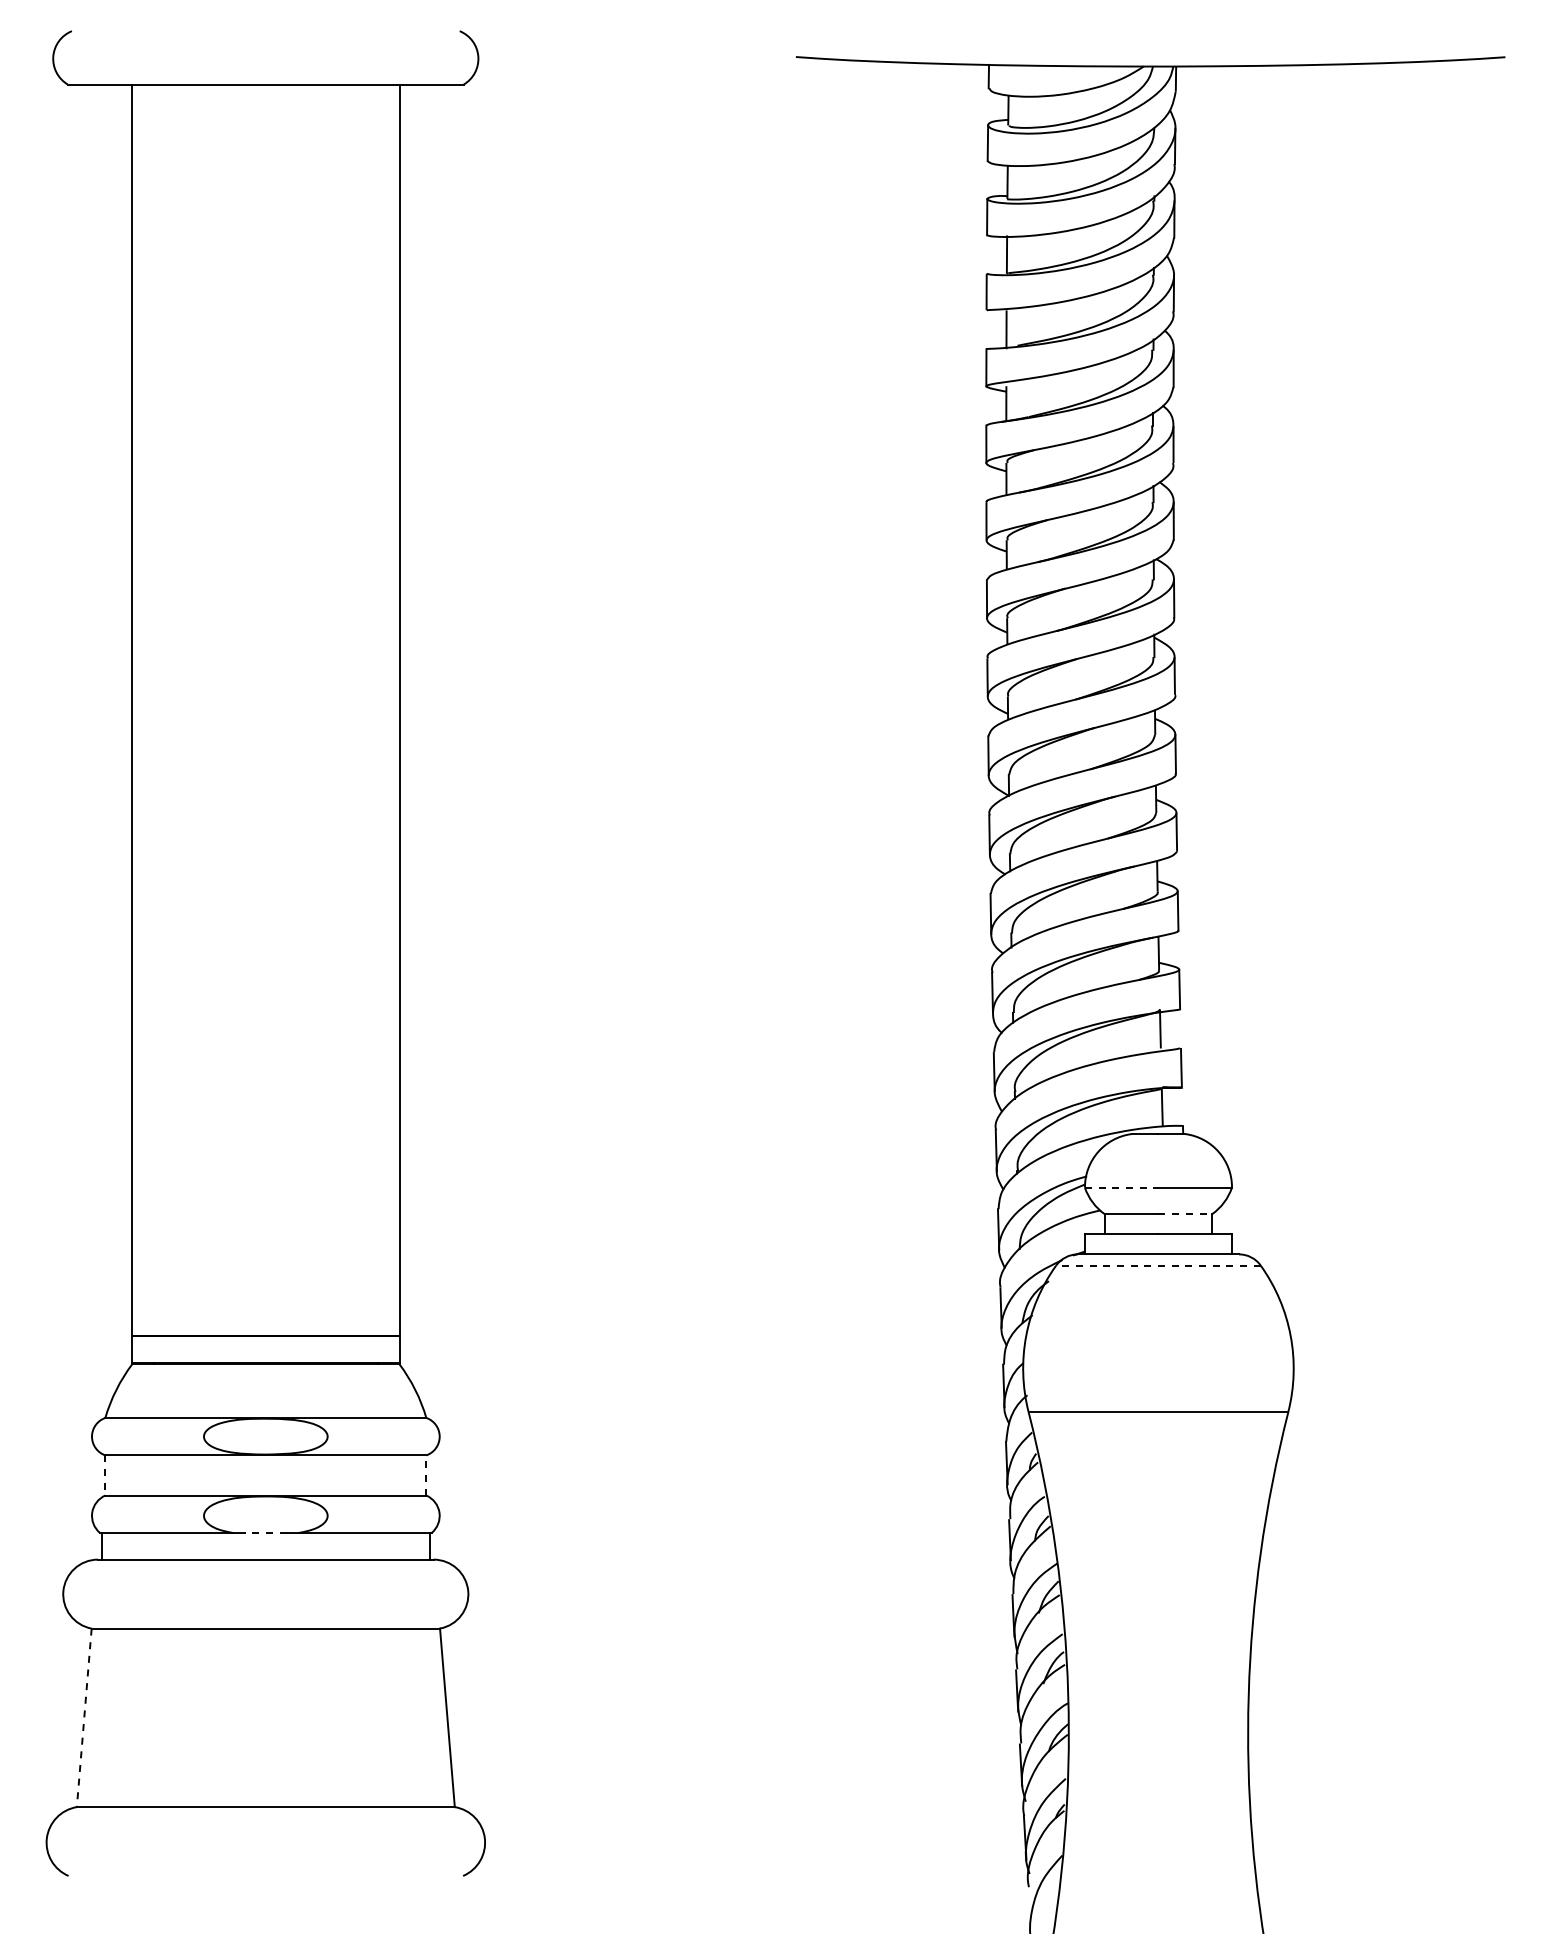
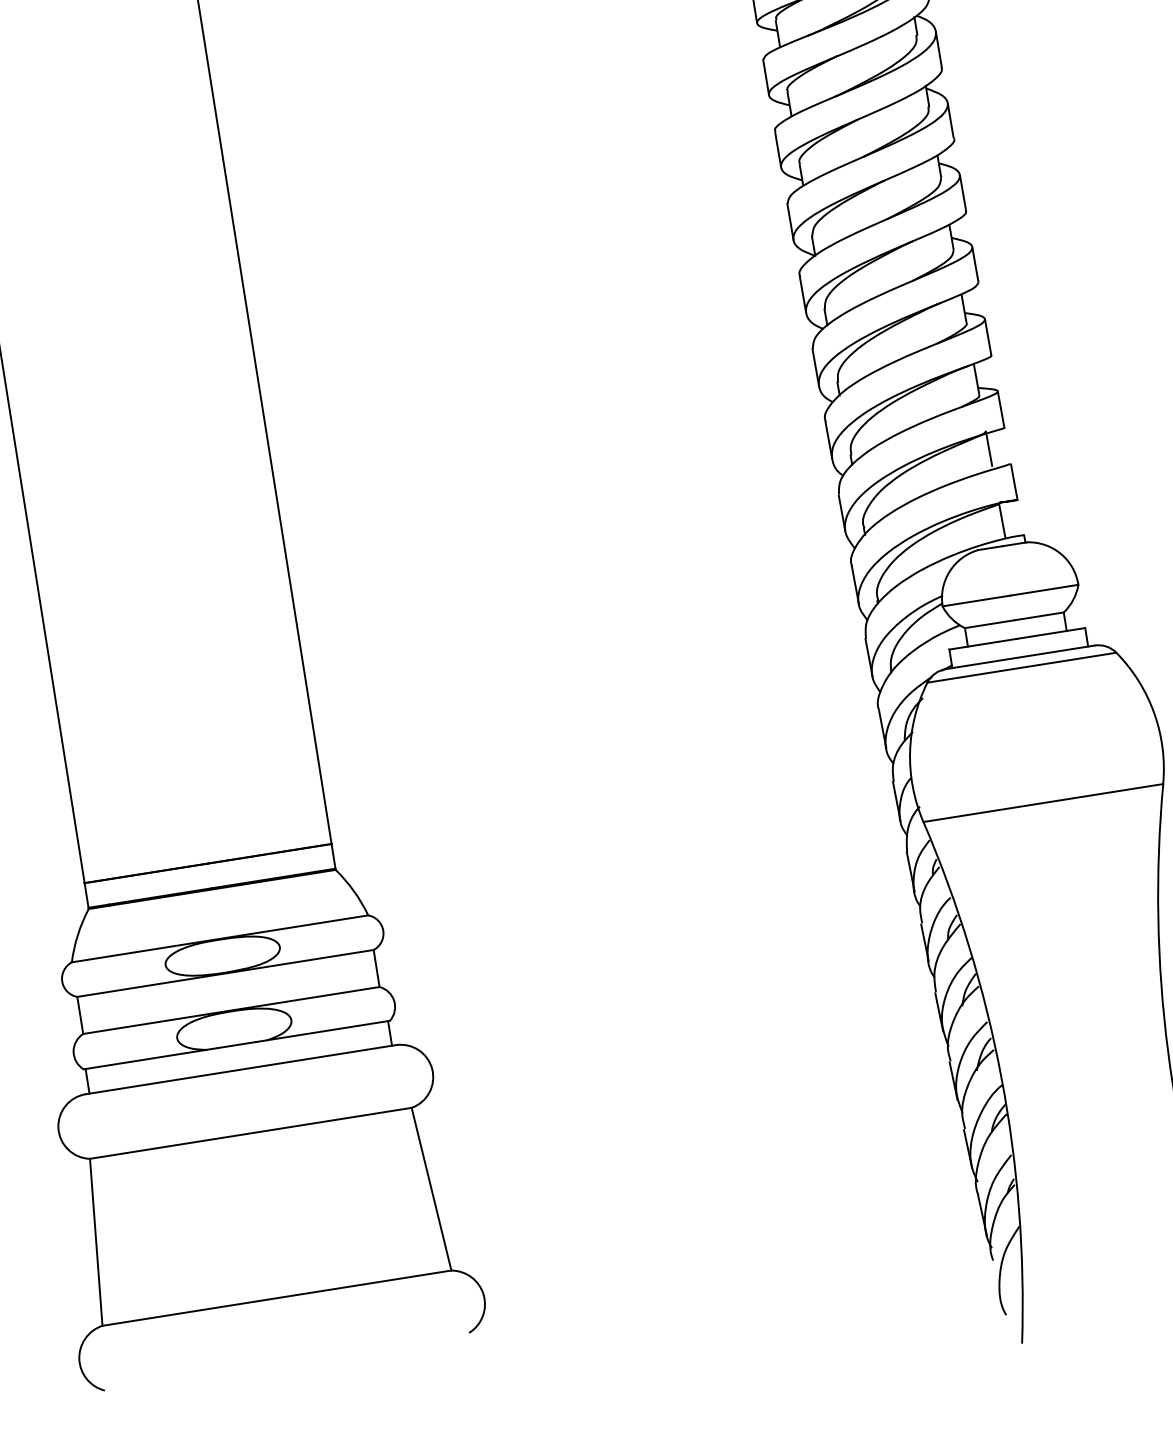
line: (1121, 1187) -> (976, 600), dashed -> solid
line: (1185, 1214) -> (1039, 616), dashed -> solid
line: (1157, 1265) -> (1021, 667), dashed -> solid
line: (426, 1474) -> (376, 967), dashed -> solid
line: (105, 1475) -> (80, 1015), dashed -> solid
line: (265, 1532) -> (236, 1044), dashed -> solid
line: (84, 1717) -> (96, 1241), dashed -> solid

